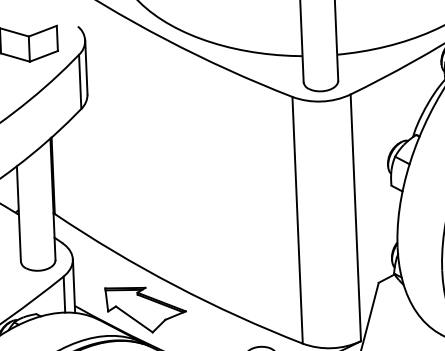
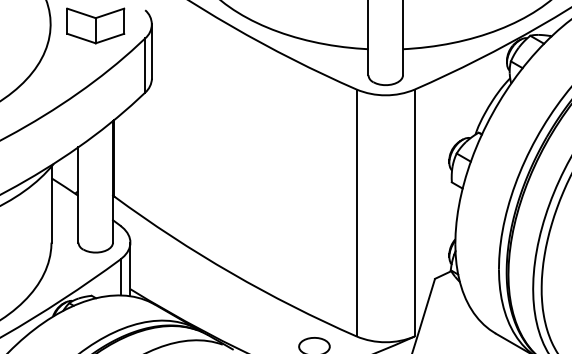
part: (146, 310) -> (201, 296), removed

